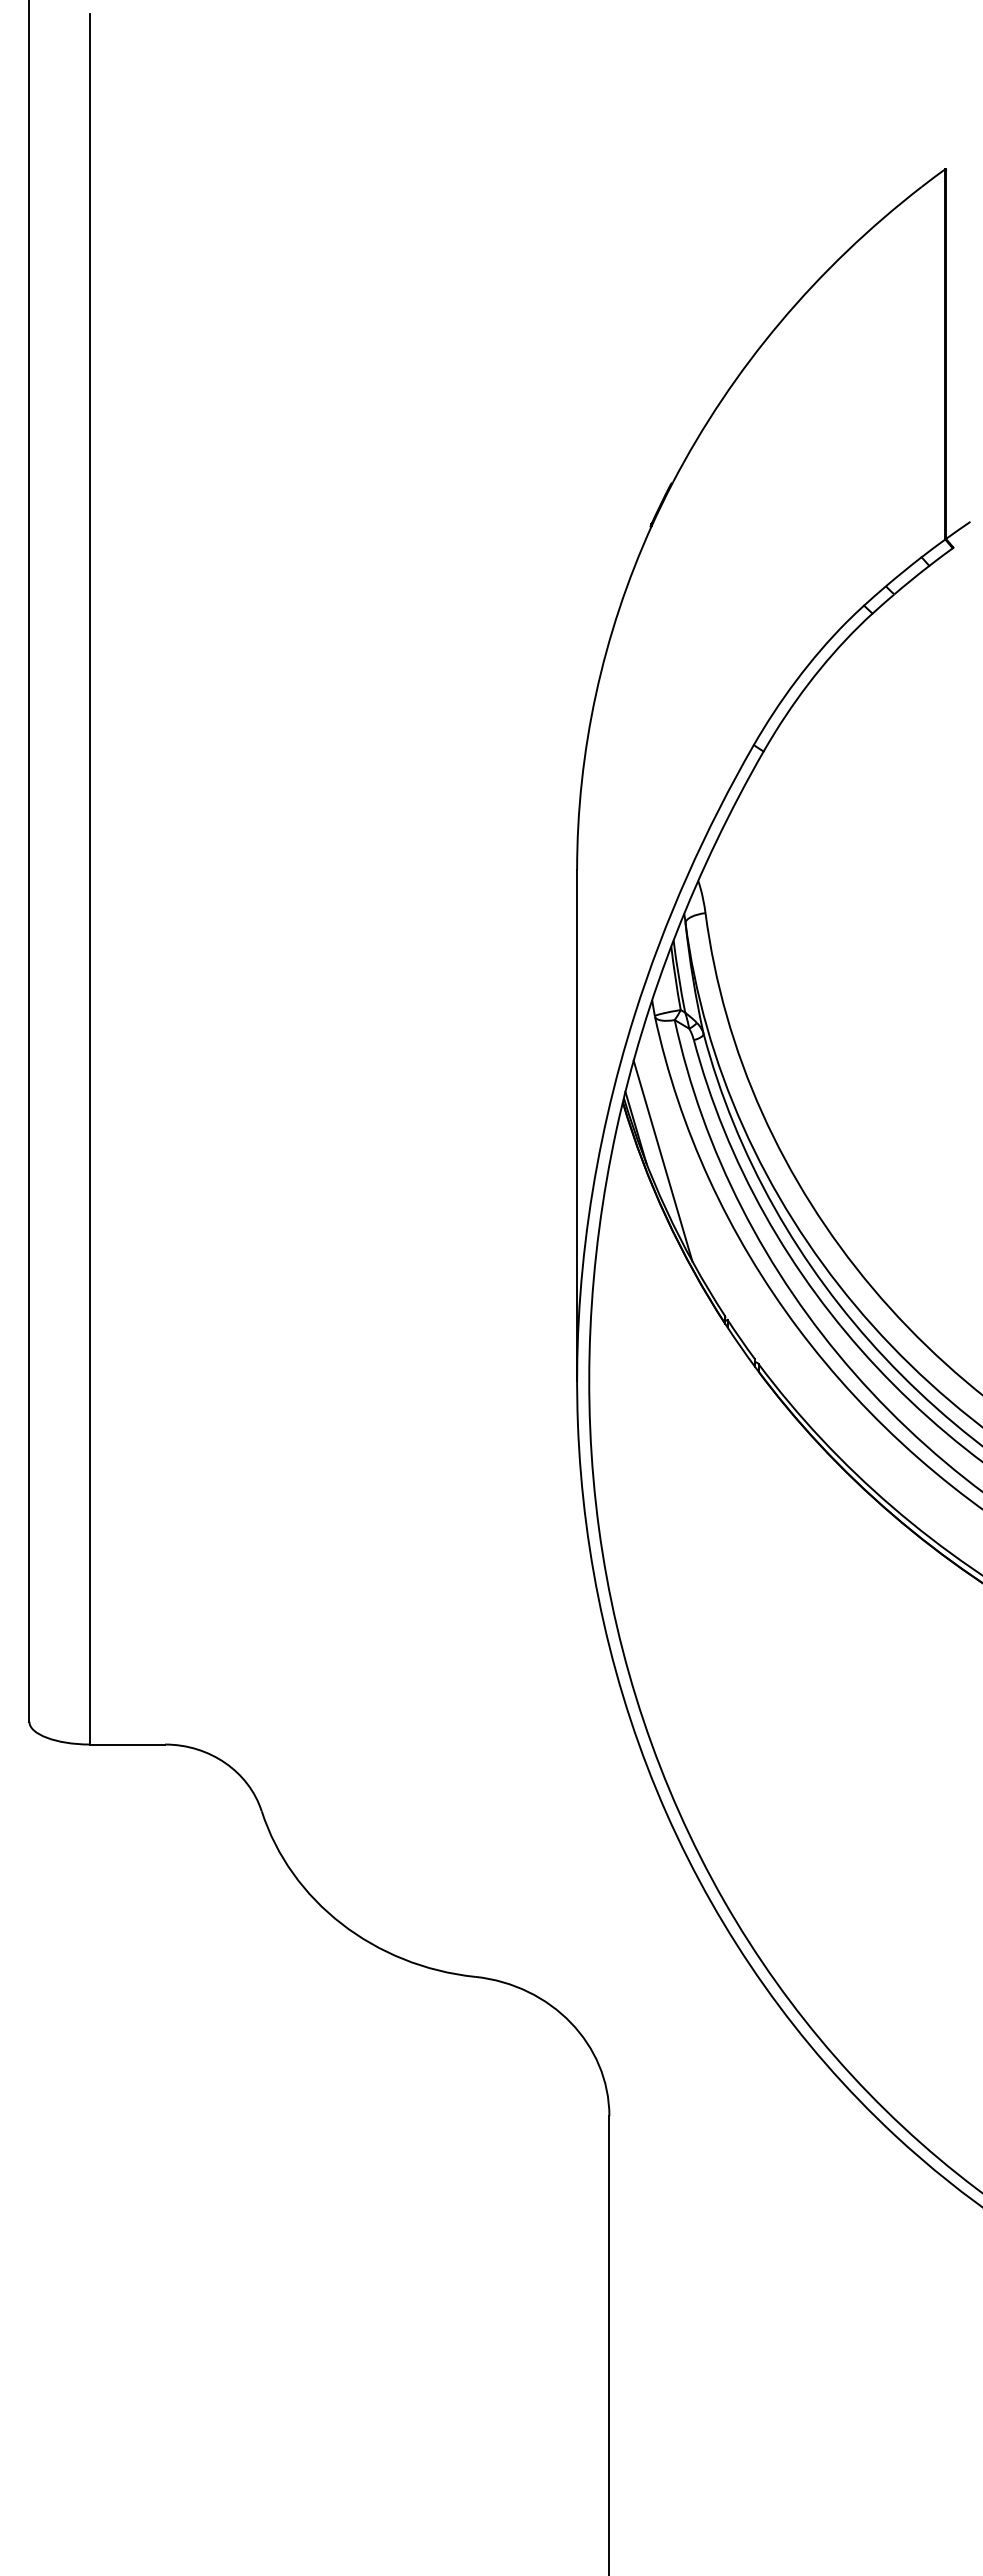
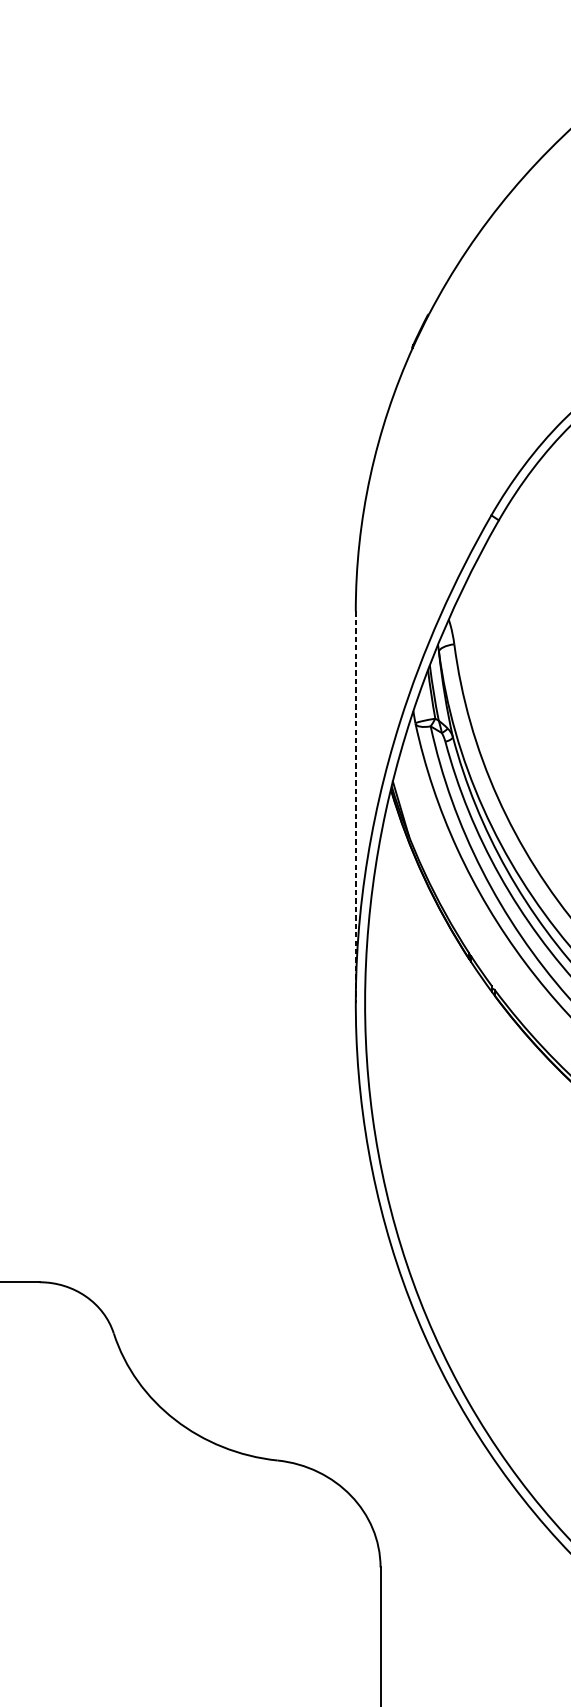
line: (577, 1125) -> (356, 807), solid -> dashed
line: (662, 1160) -> (421, 834), removed

